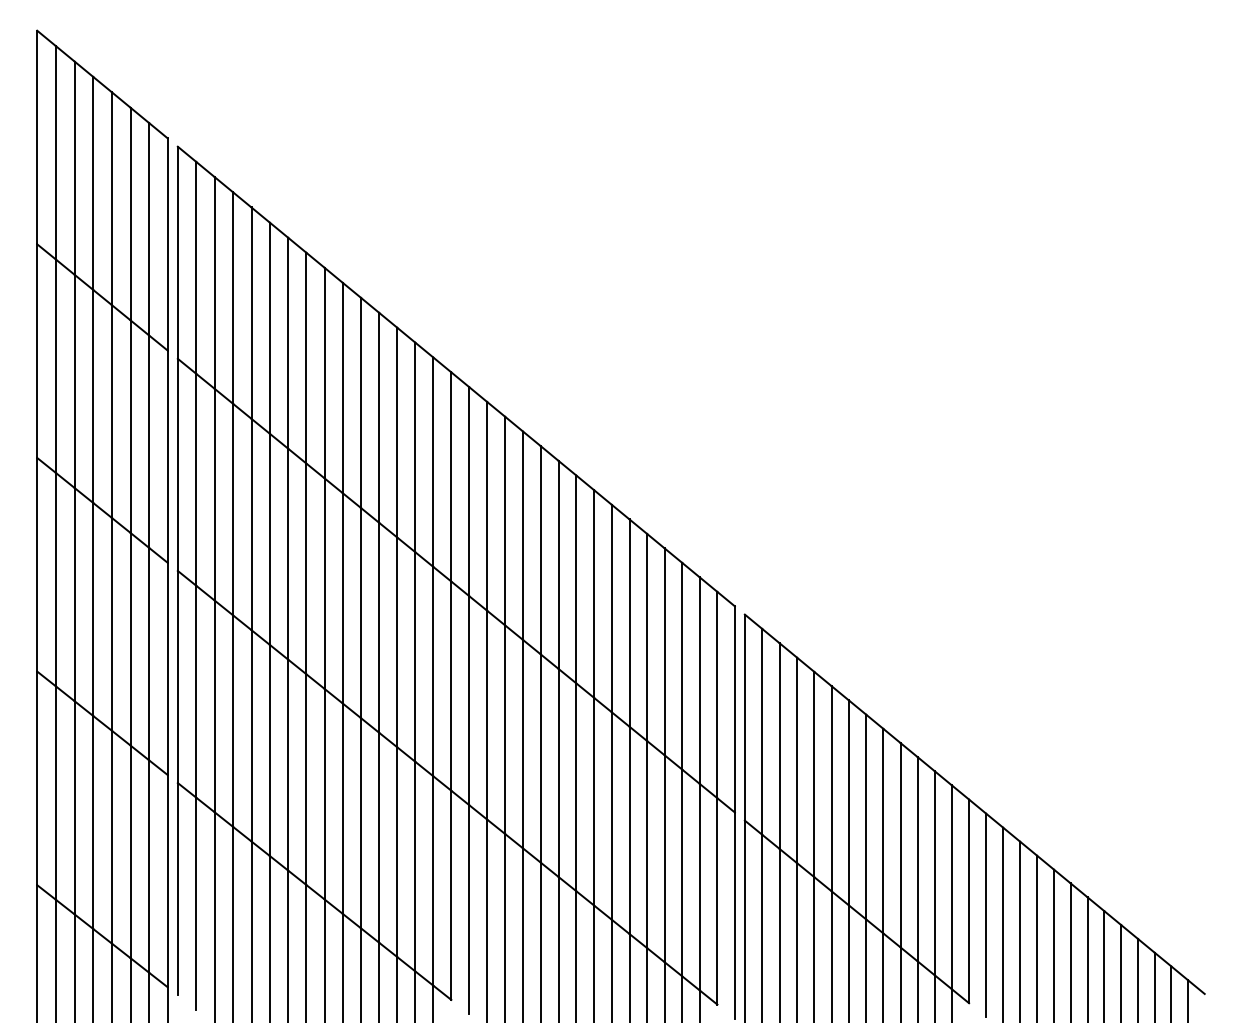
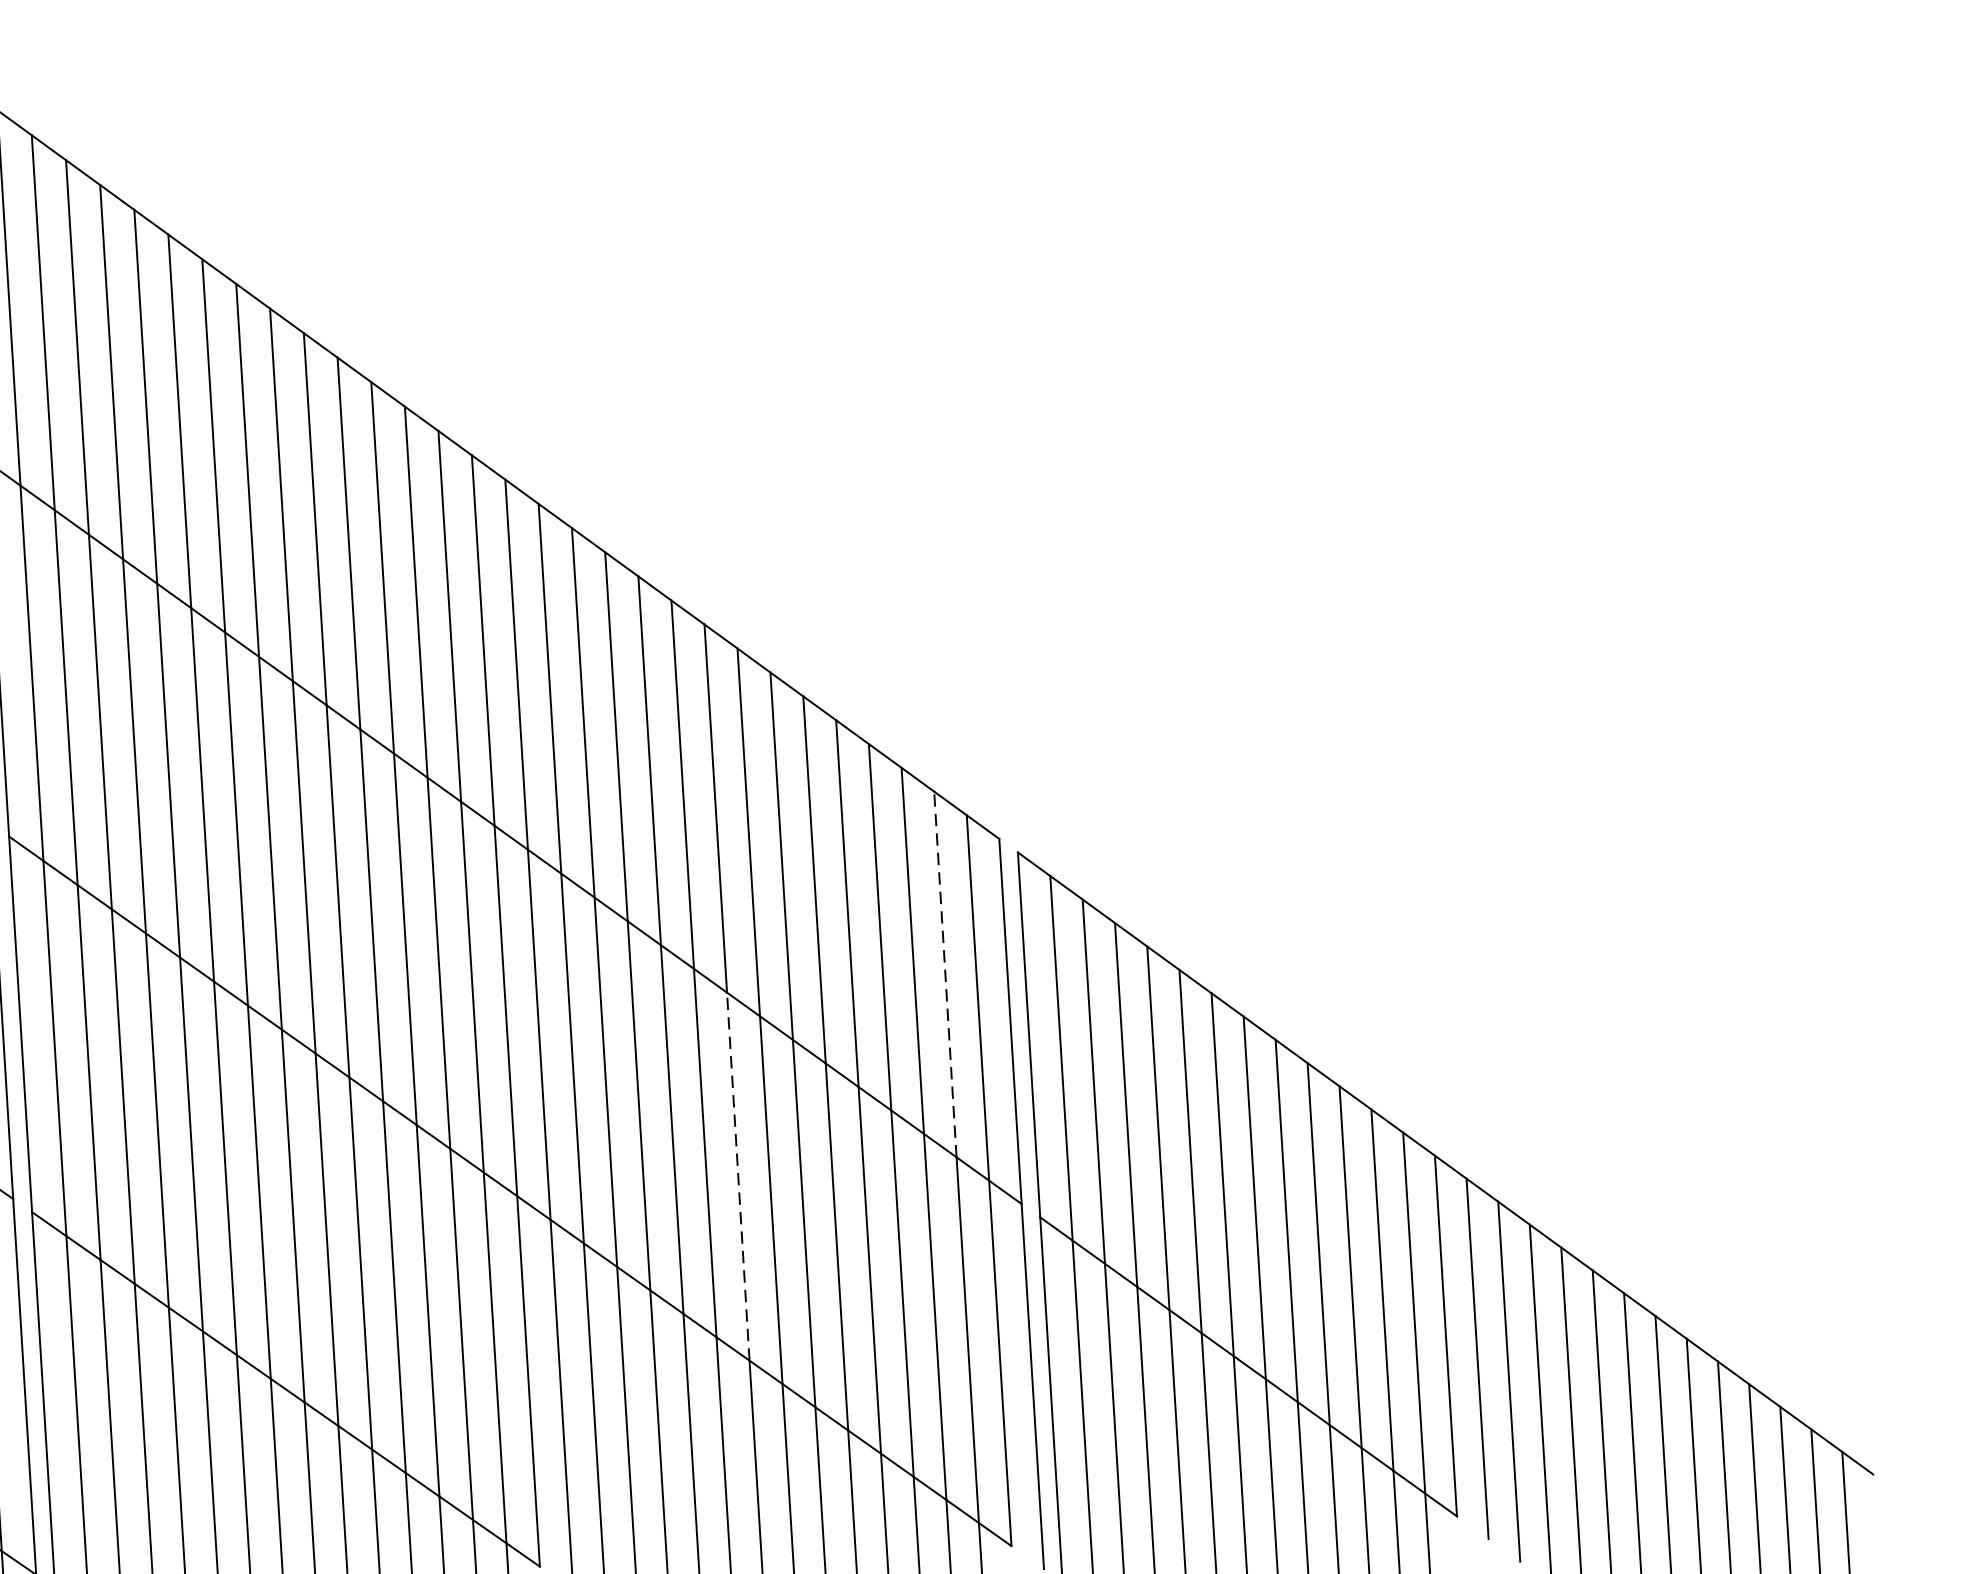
line: (699, 680) -> (944, 974), solid -> dashed
line: (576, 787) -> (738, 1176), solid -> dashed

